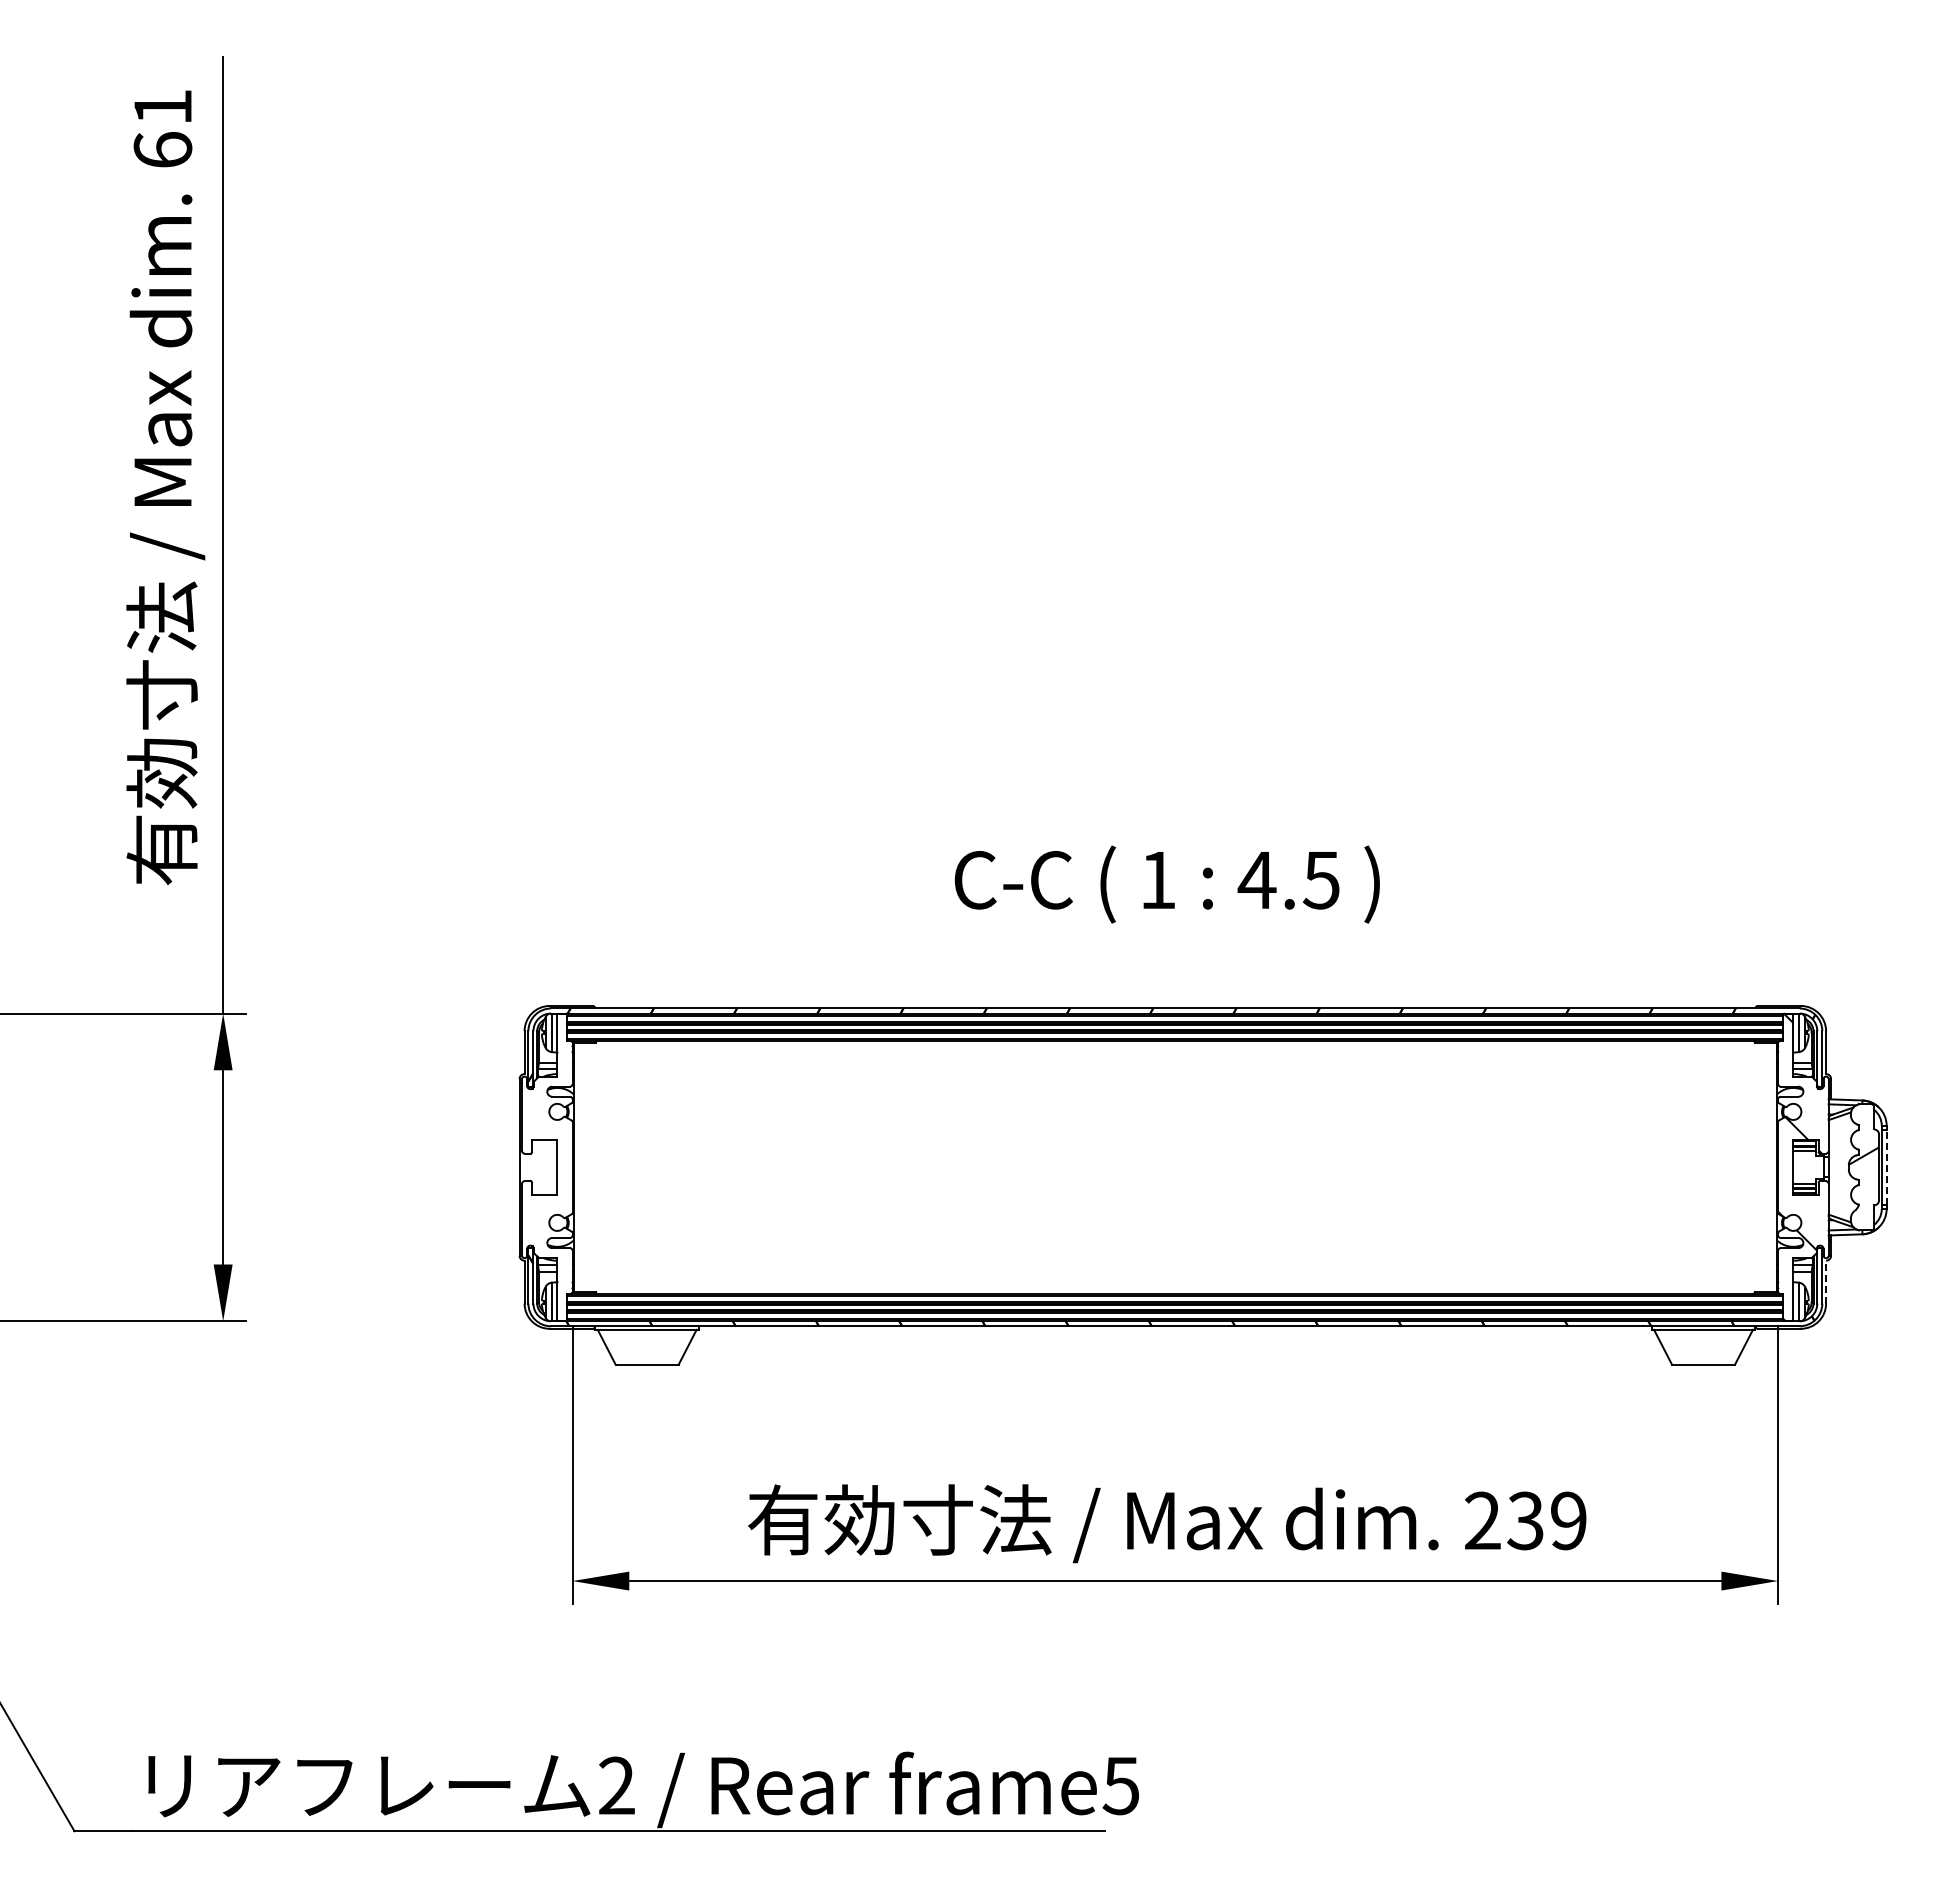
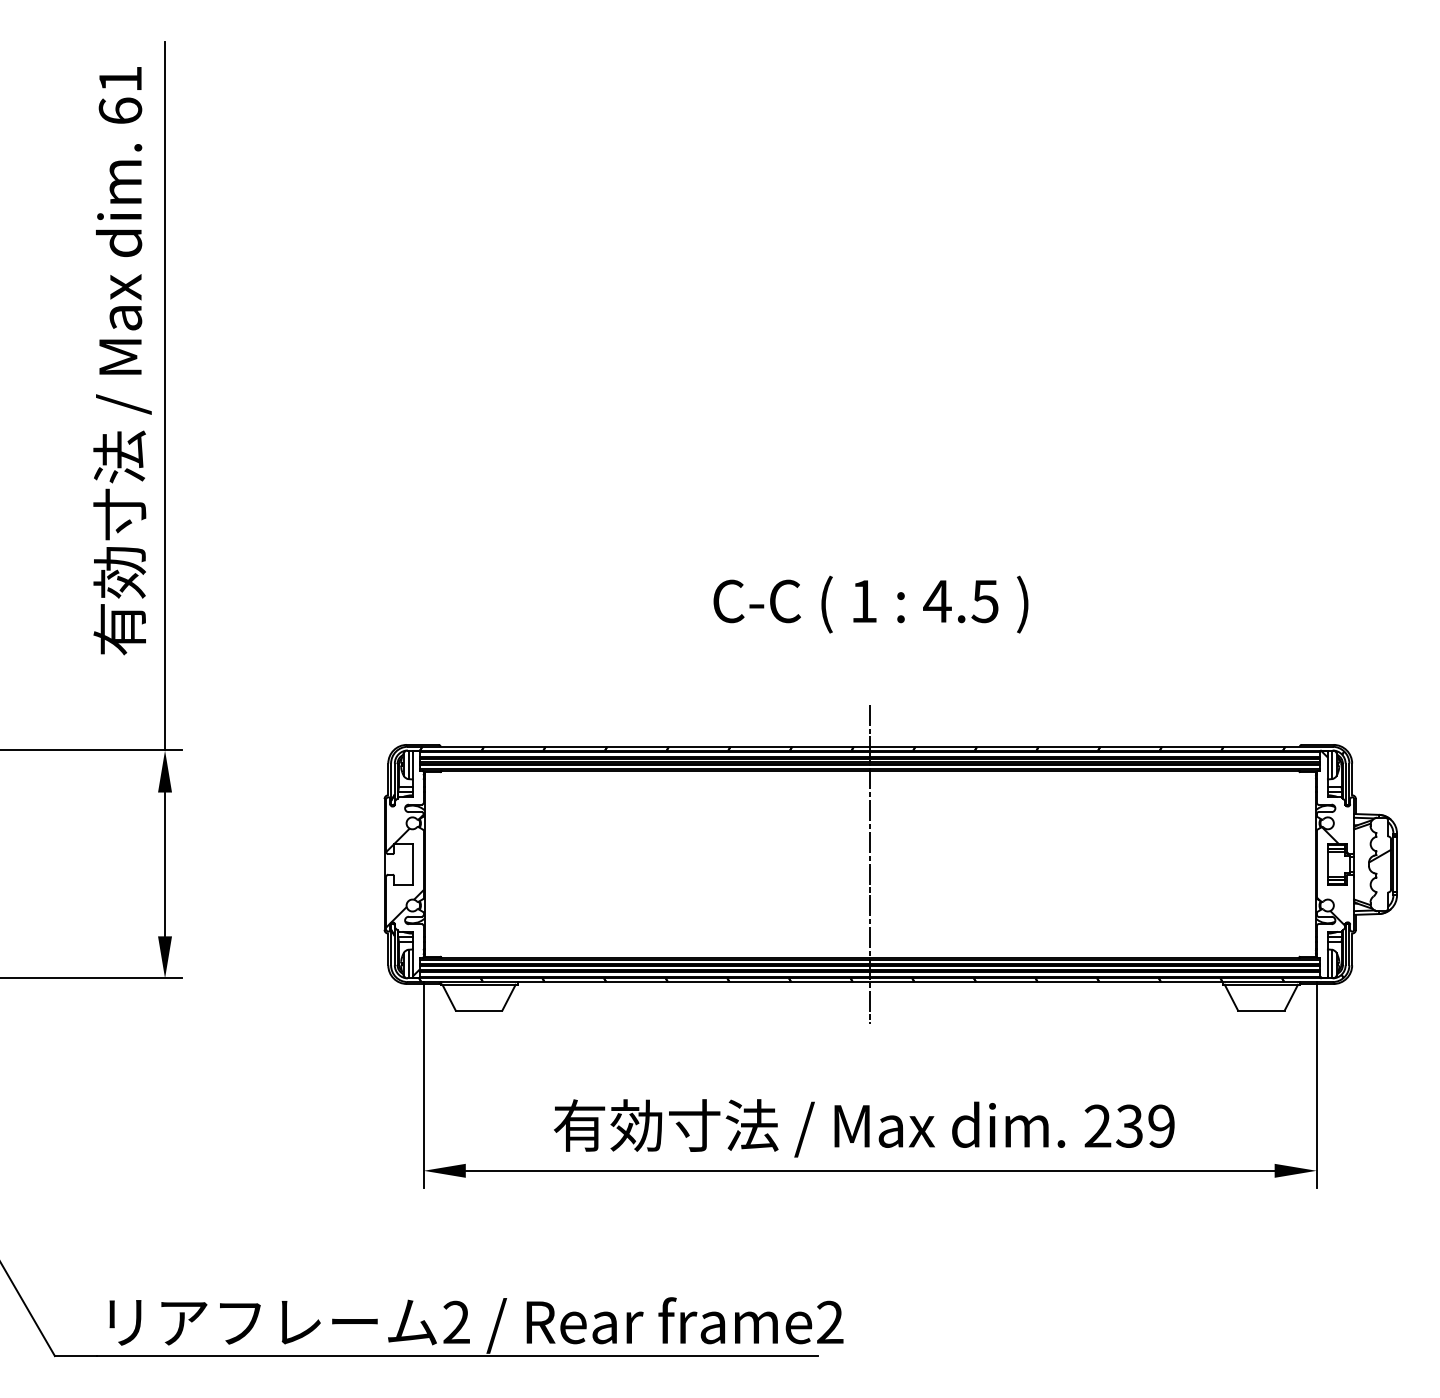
text: (1166, 884) -> (870, 604), moved
line: (1886, 1166) -> (1396, 863), dashed -> solid
line: (1175, 1167) -> (870, 864), added
hatch: (547, 1208) -> (405, 894), added
line: (1826, 1281) -> (1352, 948), dashed -> solid
text: (1120, 1785) -> (829, 1322), frame5 -> frame2

